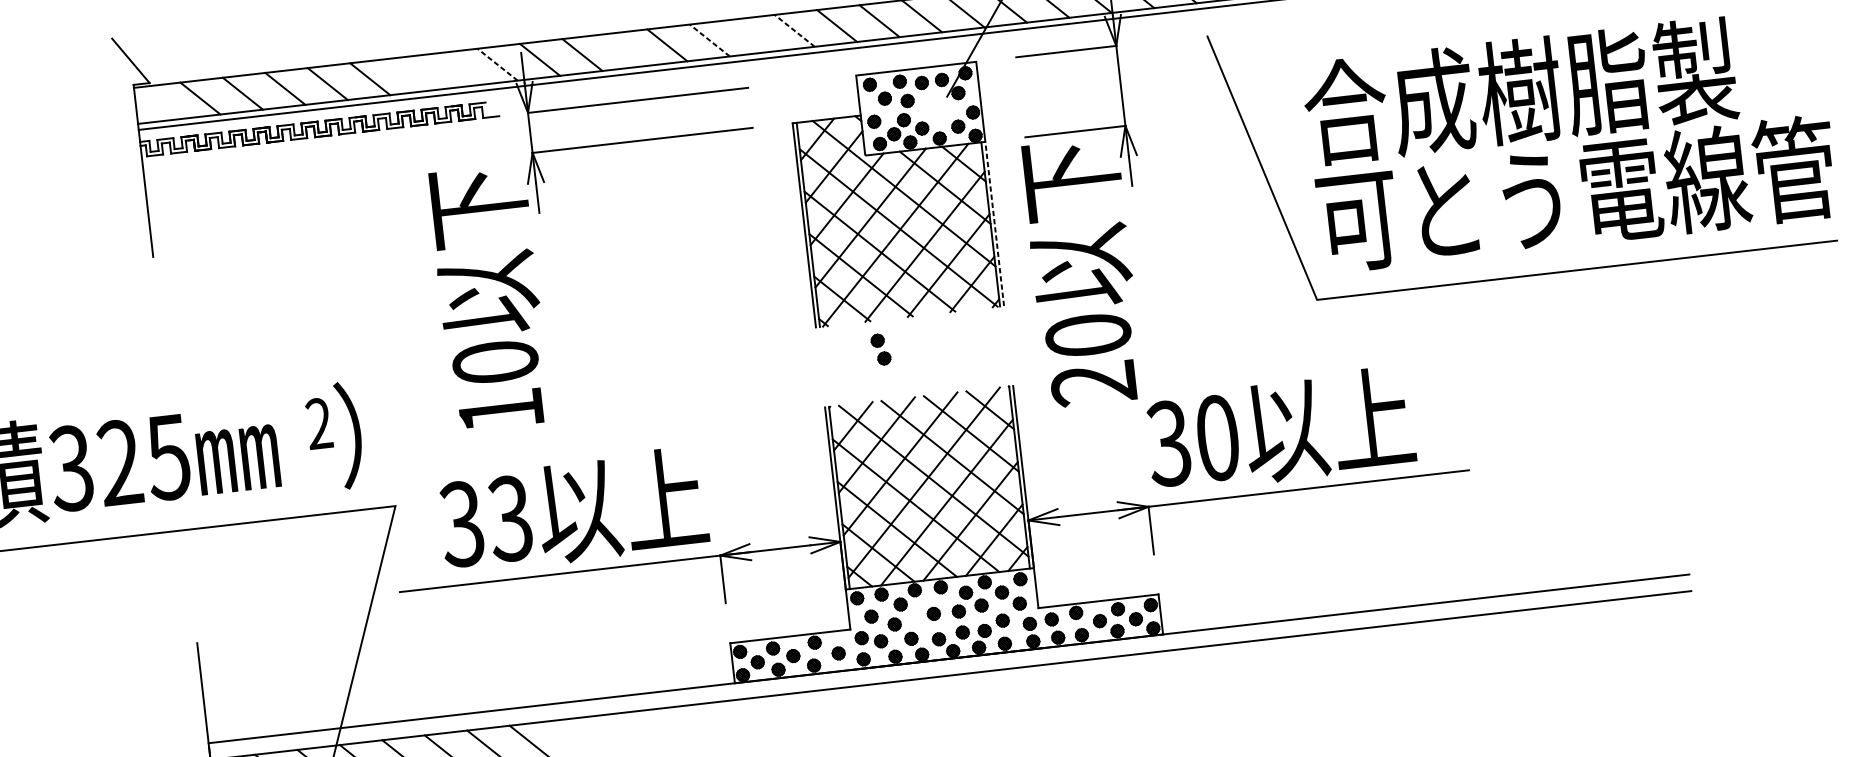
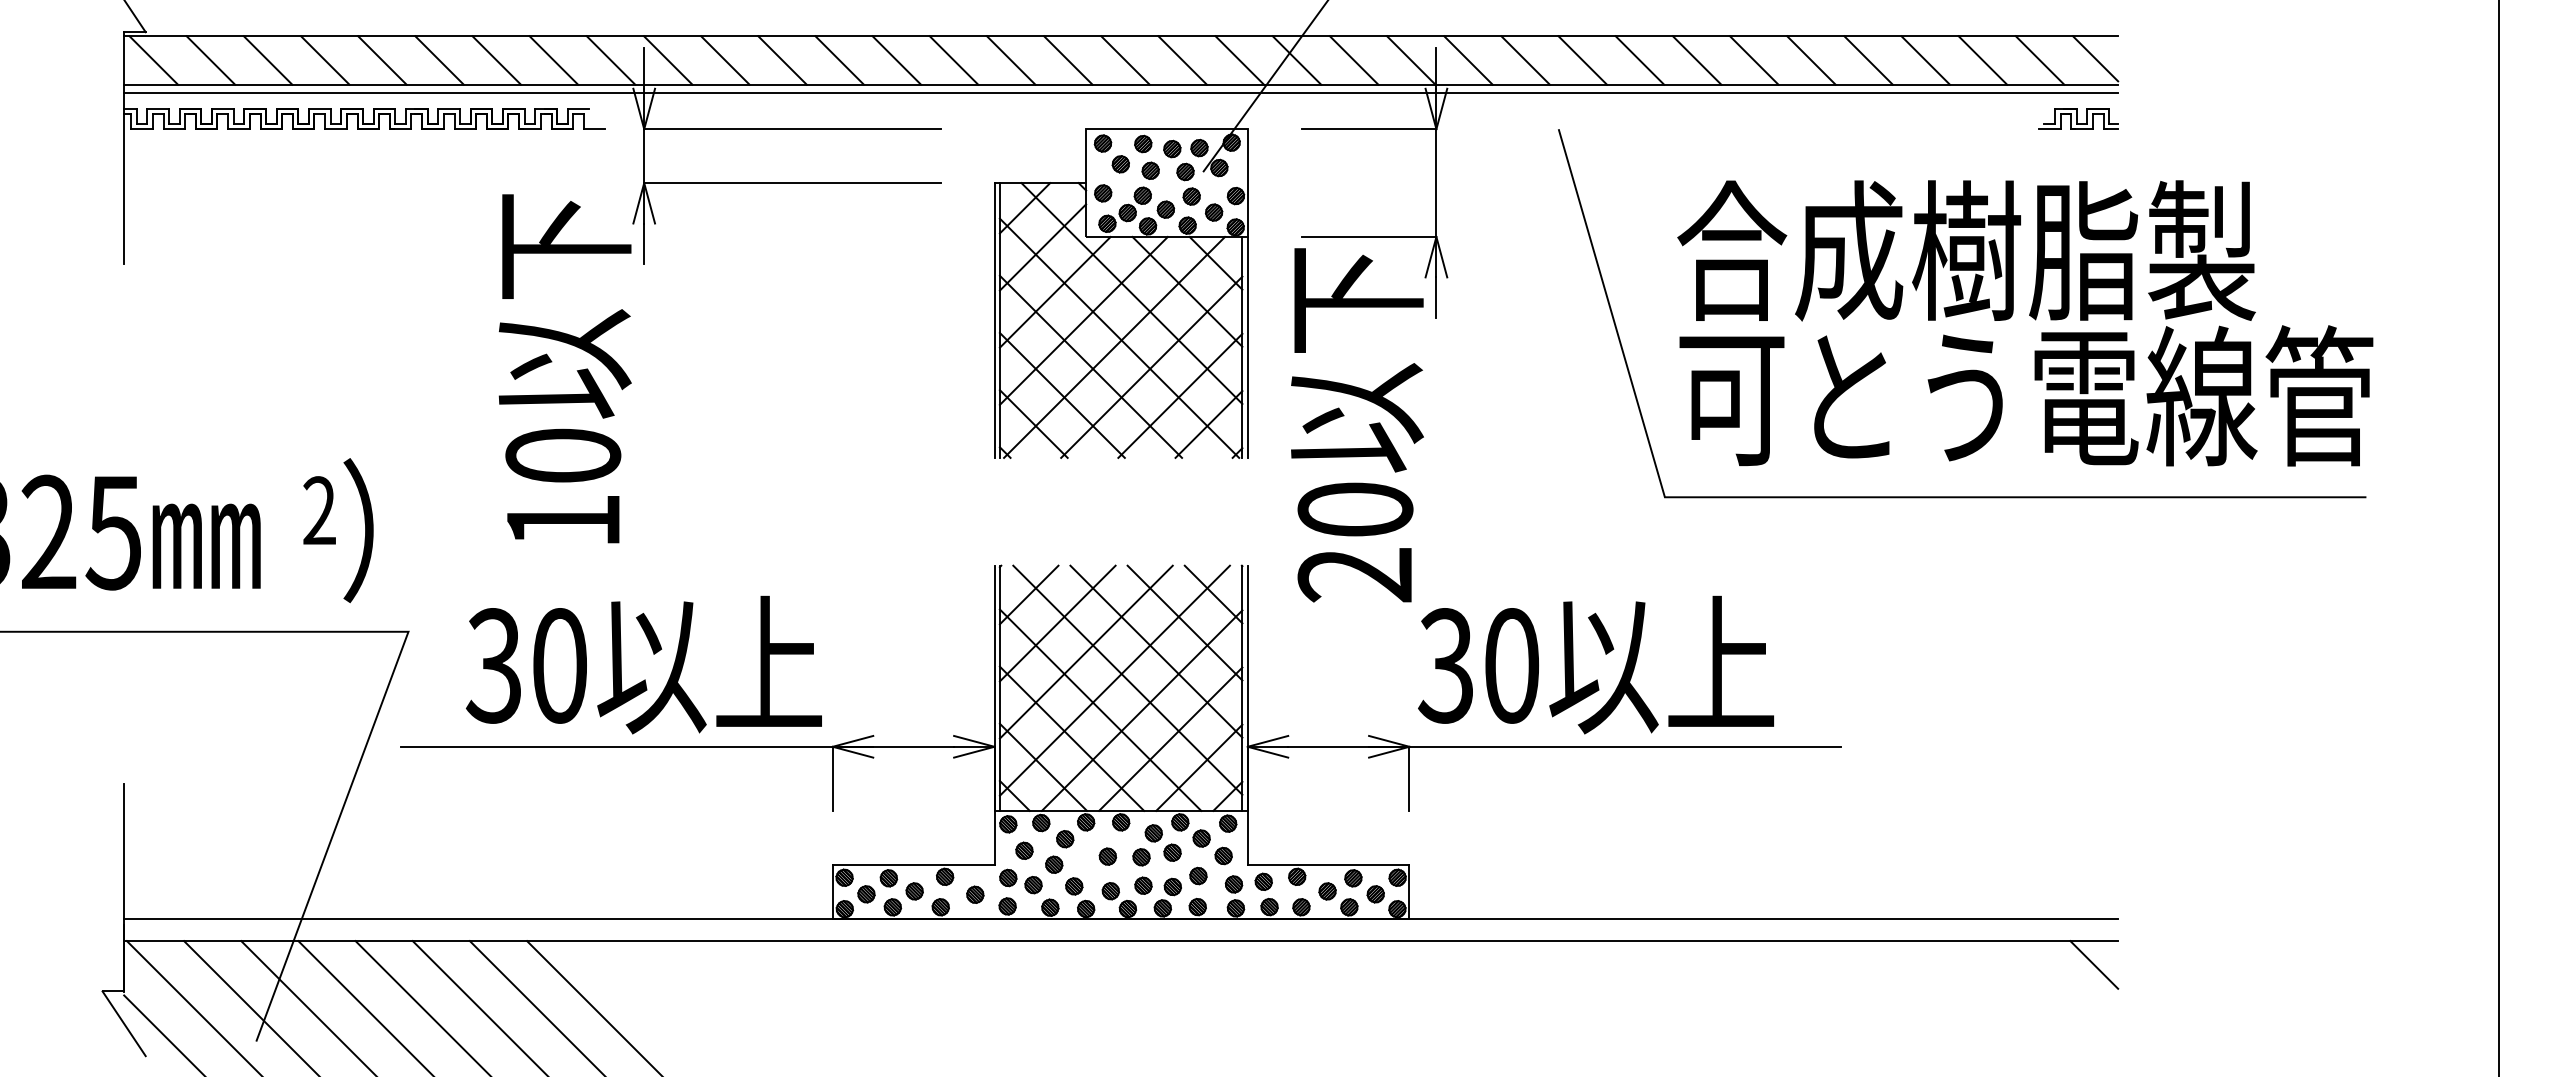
line: (794, 30) -> (1010, 60), dashed -> solid
line: (751, 35) -> (953, 60), added
line: (709, 40) -> (896, 60), dashed -> solid
line: (624, 50) -> (782, 60), added
line: (497, 64) -> (610, 60), dashed -> solid
line: (454, 69) -> (553, 60), added
line: (412, 74) -> (496, 60), added
line: (157, 103) -> (153, 60), added
line: (994, 223) -> (1247, 346), dashed -> solid
part: (880, 349) -> (1188, 183), moved
text: (509, 518) -> (558, 665), 33 -> 30
line: (1675, 610) -> (2094, 964), added

